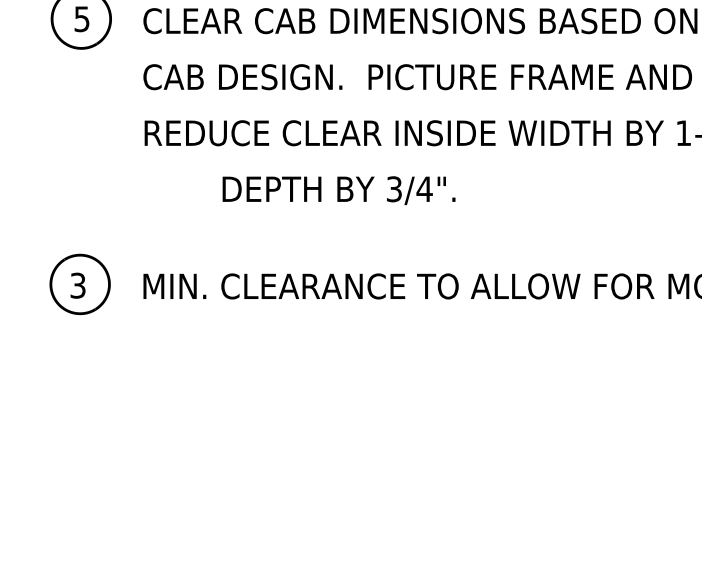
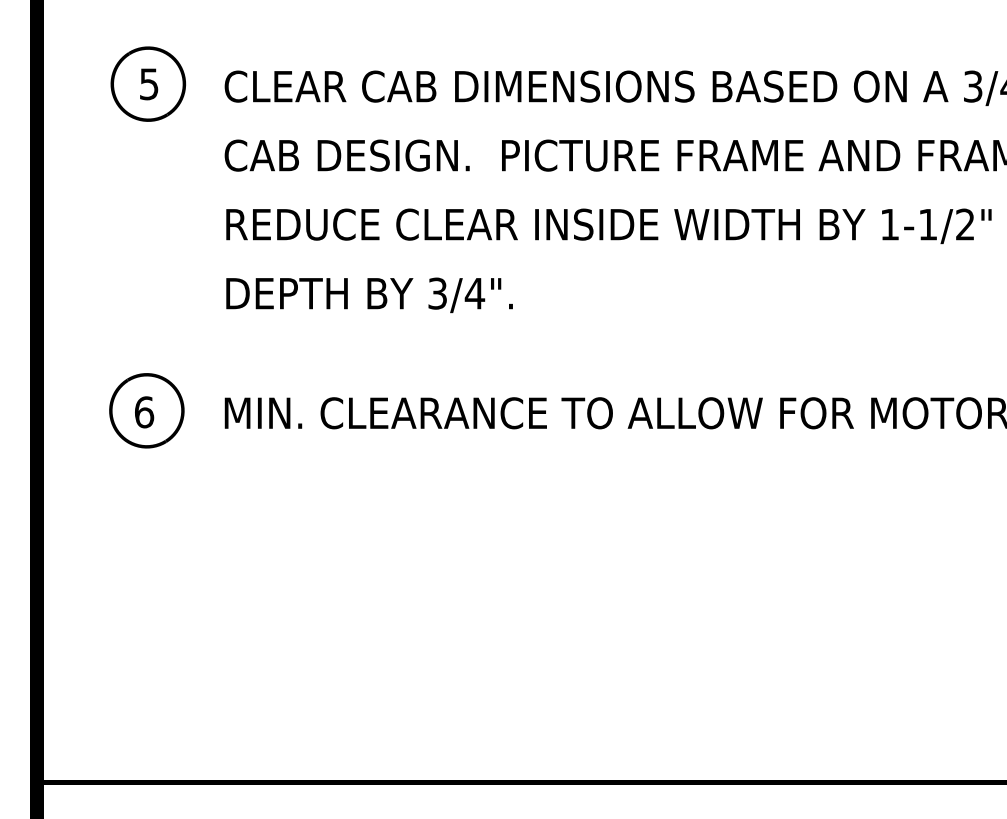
text: (338, 190) -> (369, 295), moved
text: (78, 285) -> (144, 412), 3 -> 6

